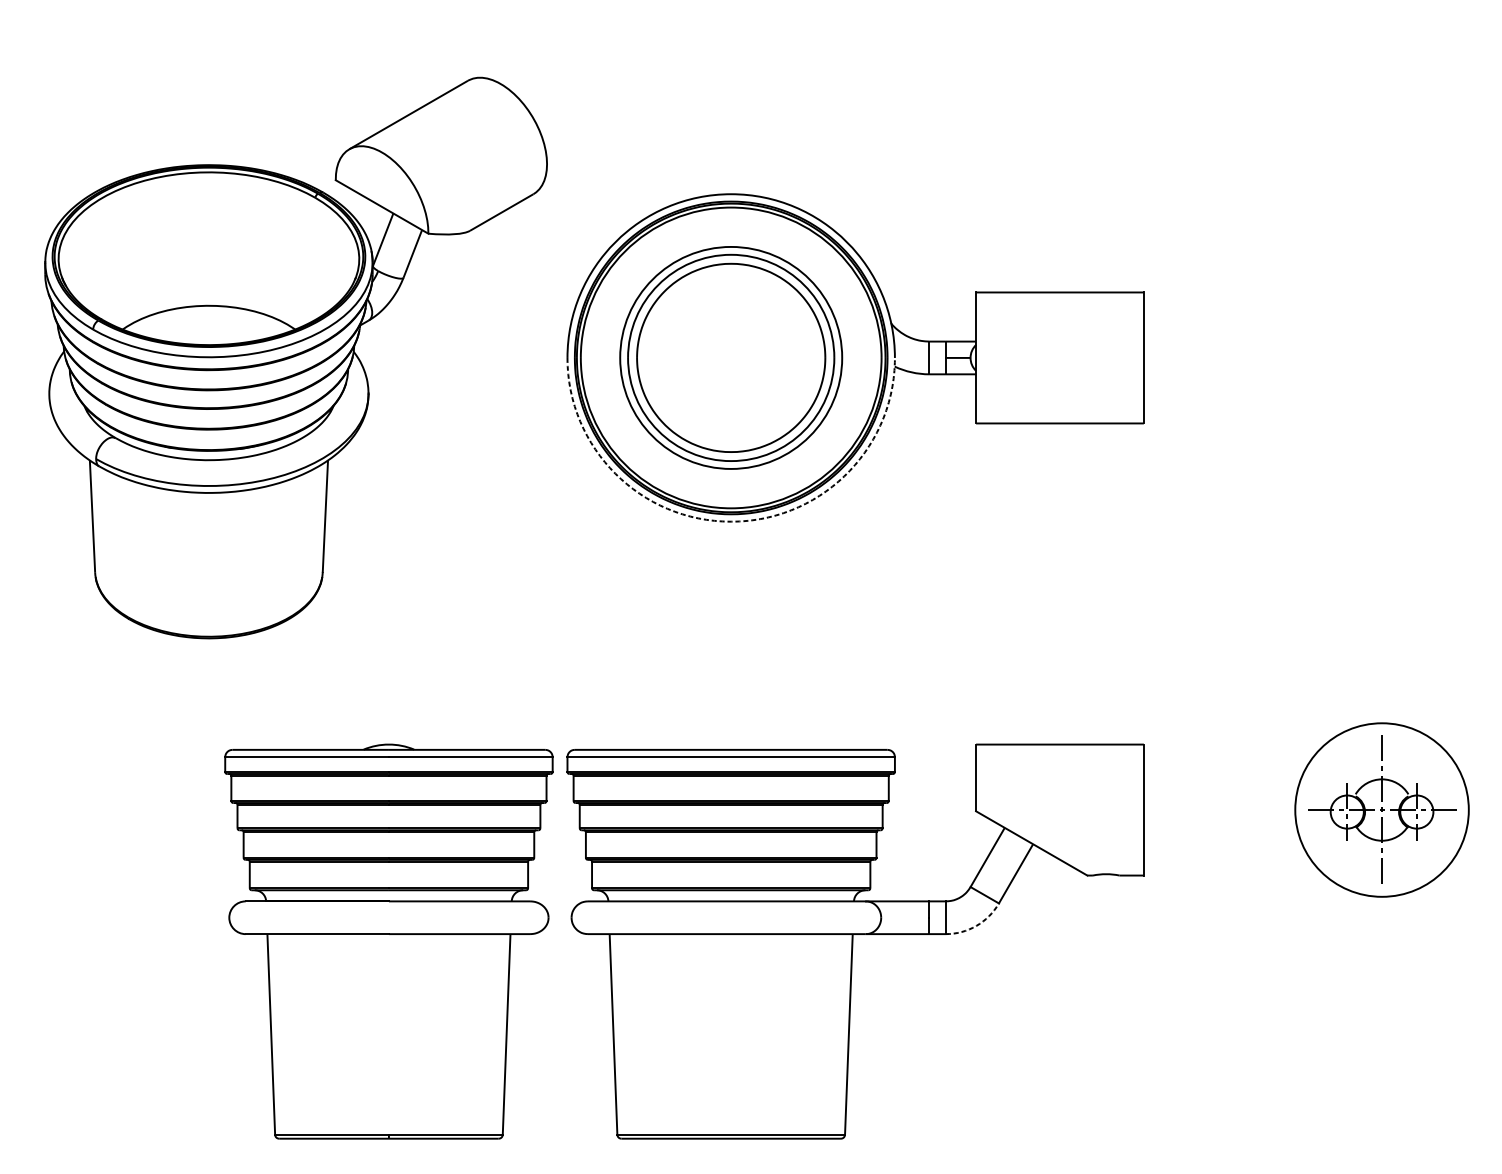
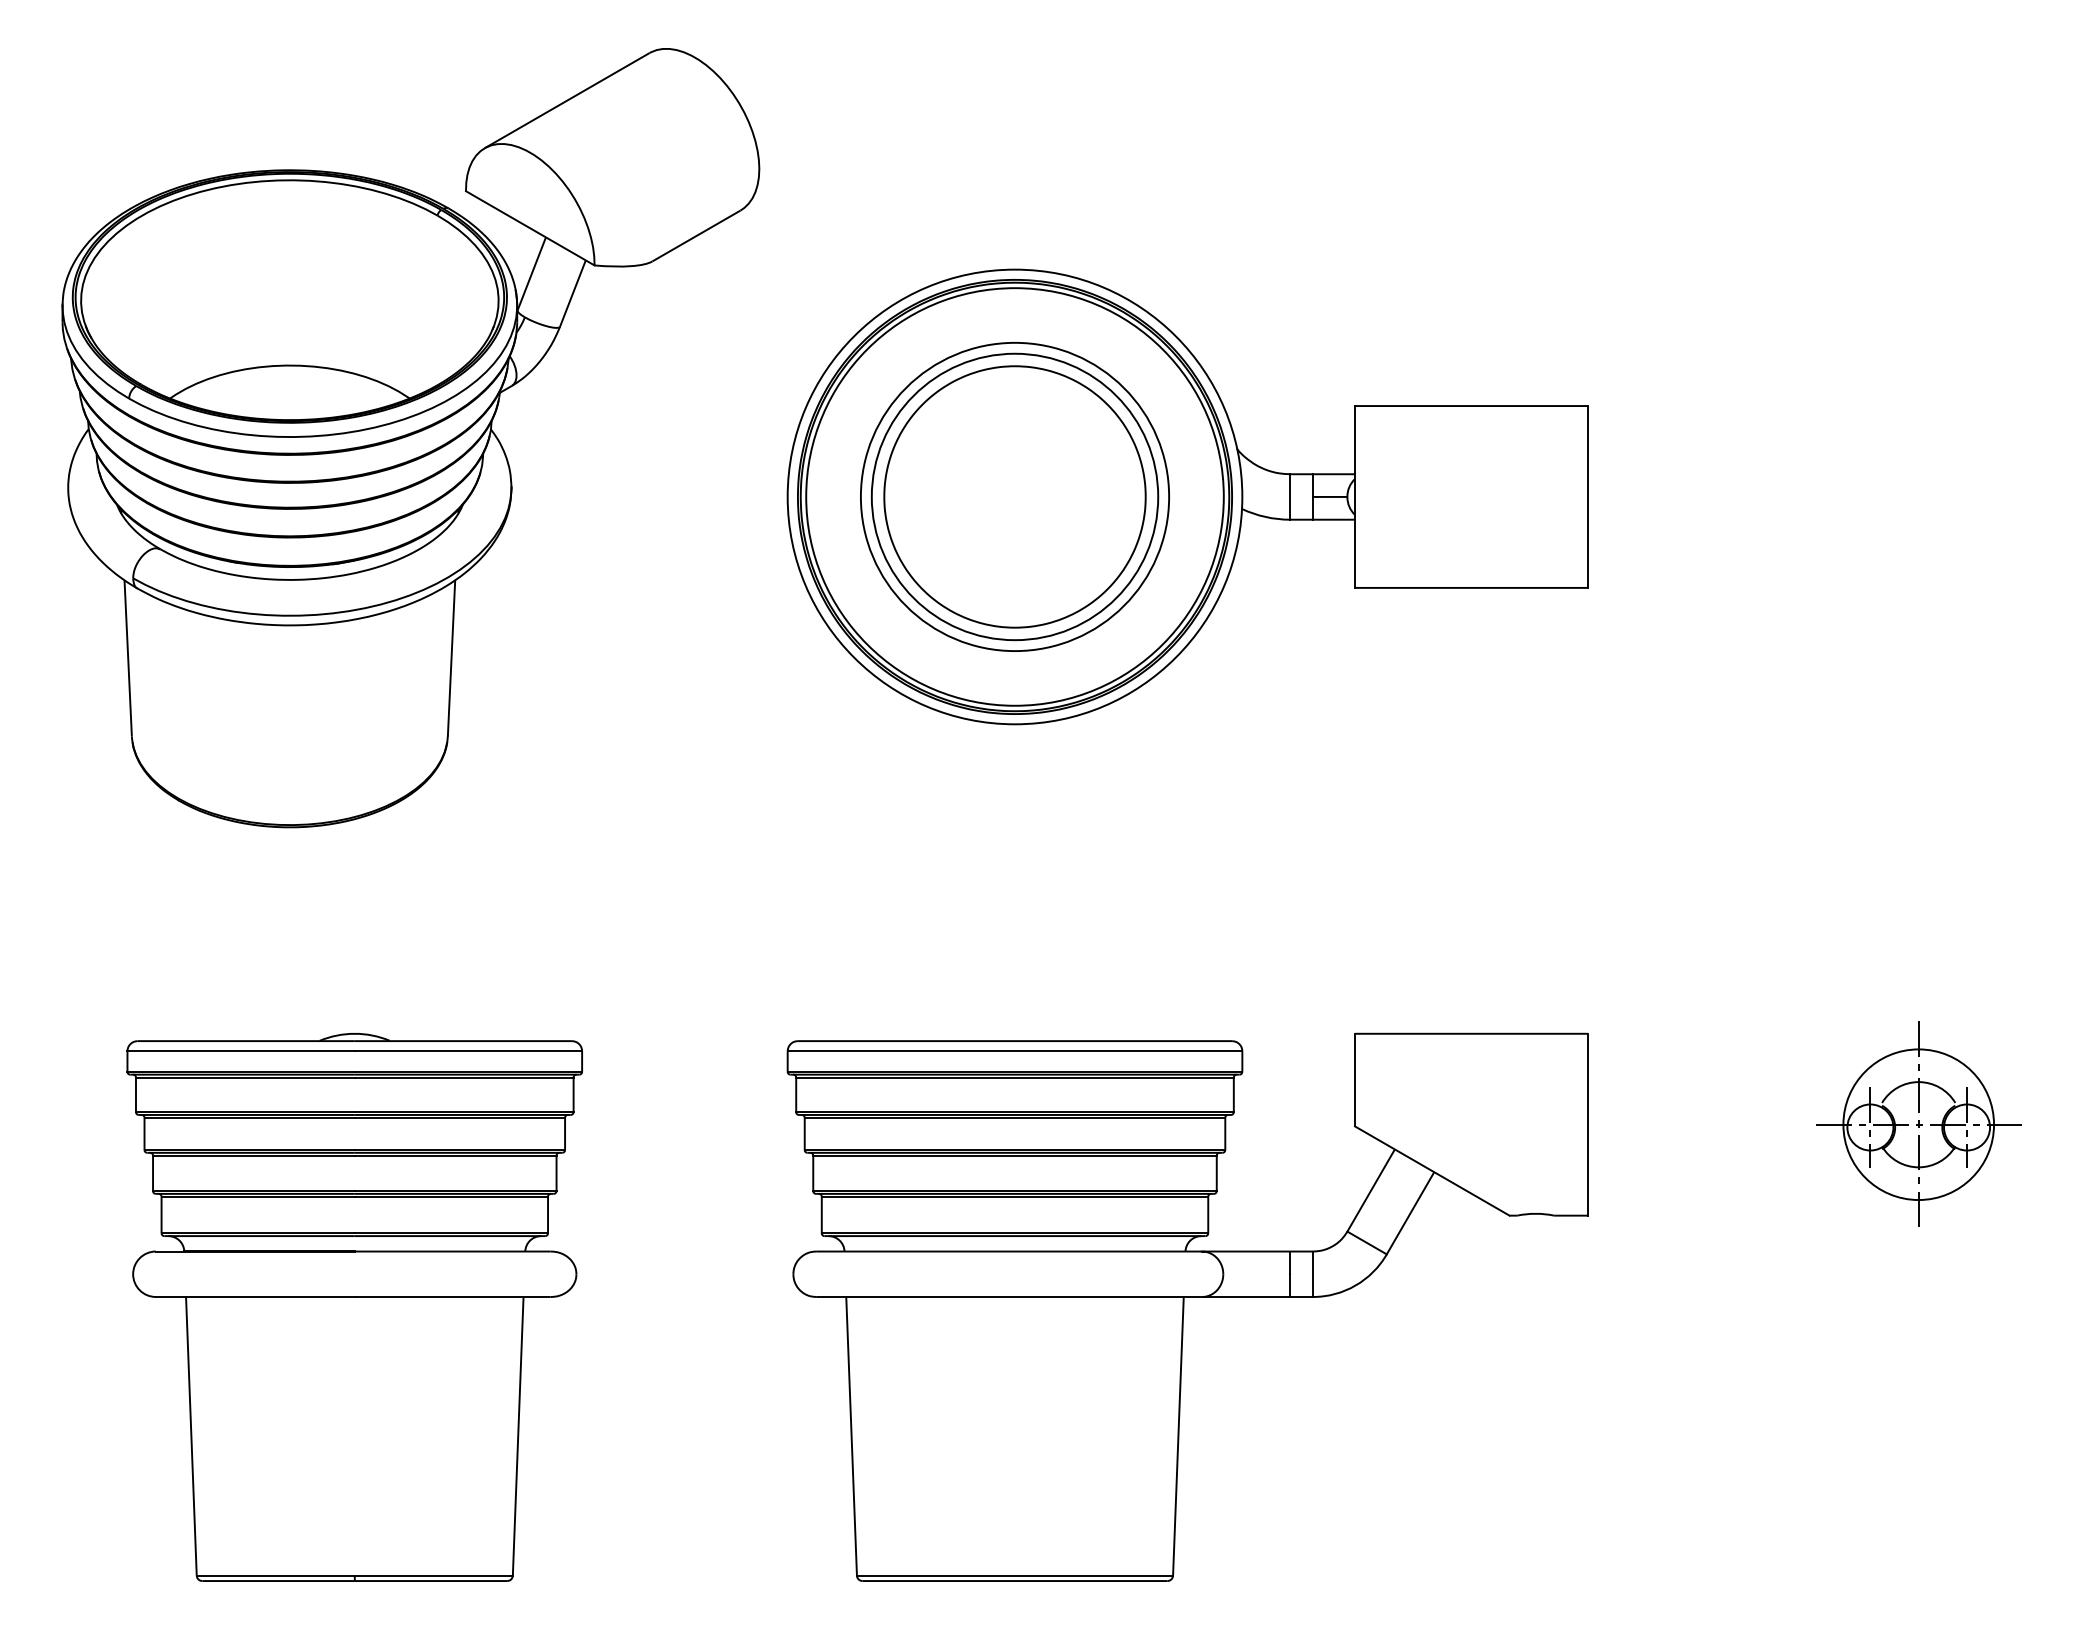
part: (295, 358) -> (410, 438), moved
arc: (731, 521) -> (1015, 724), dashed -> solid
circle: (1381, 809) -> (1918, 1124), size x0.62
arc: (976, 925) -> (1355, 1285), dashed -> solid
part: (388, 941) -> (354, 1307), moved

